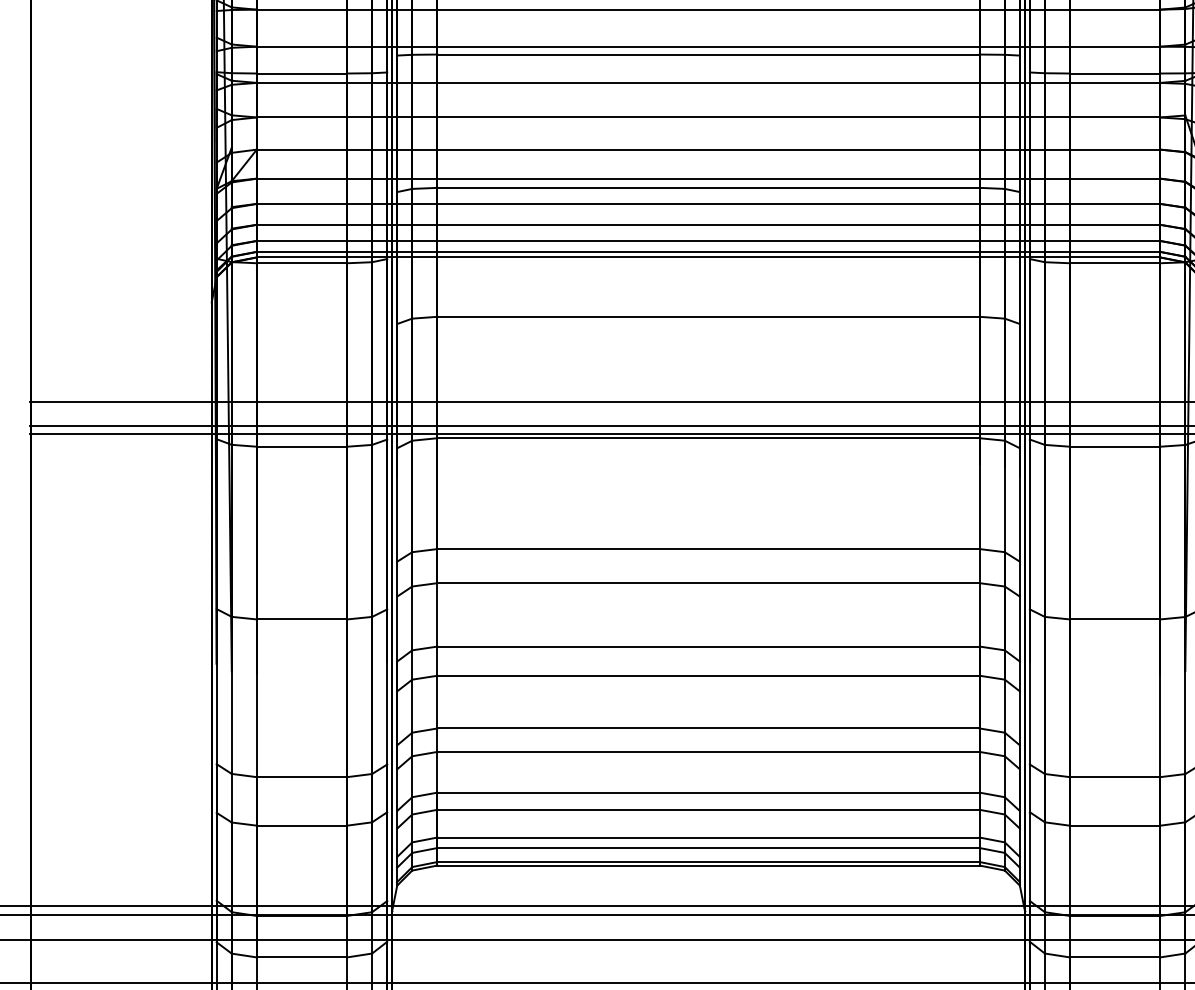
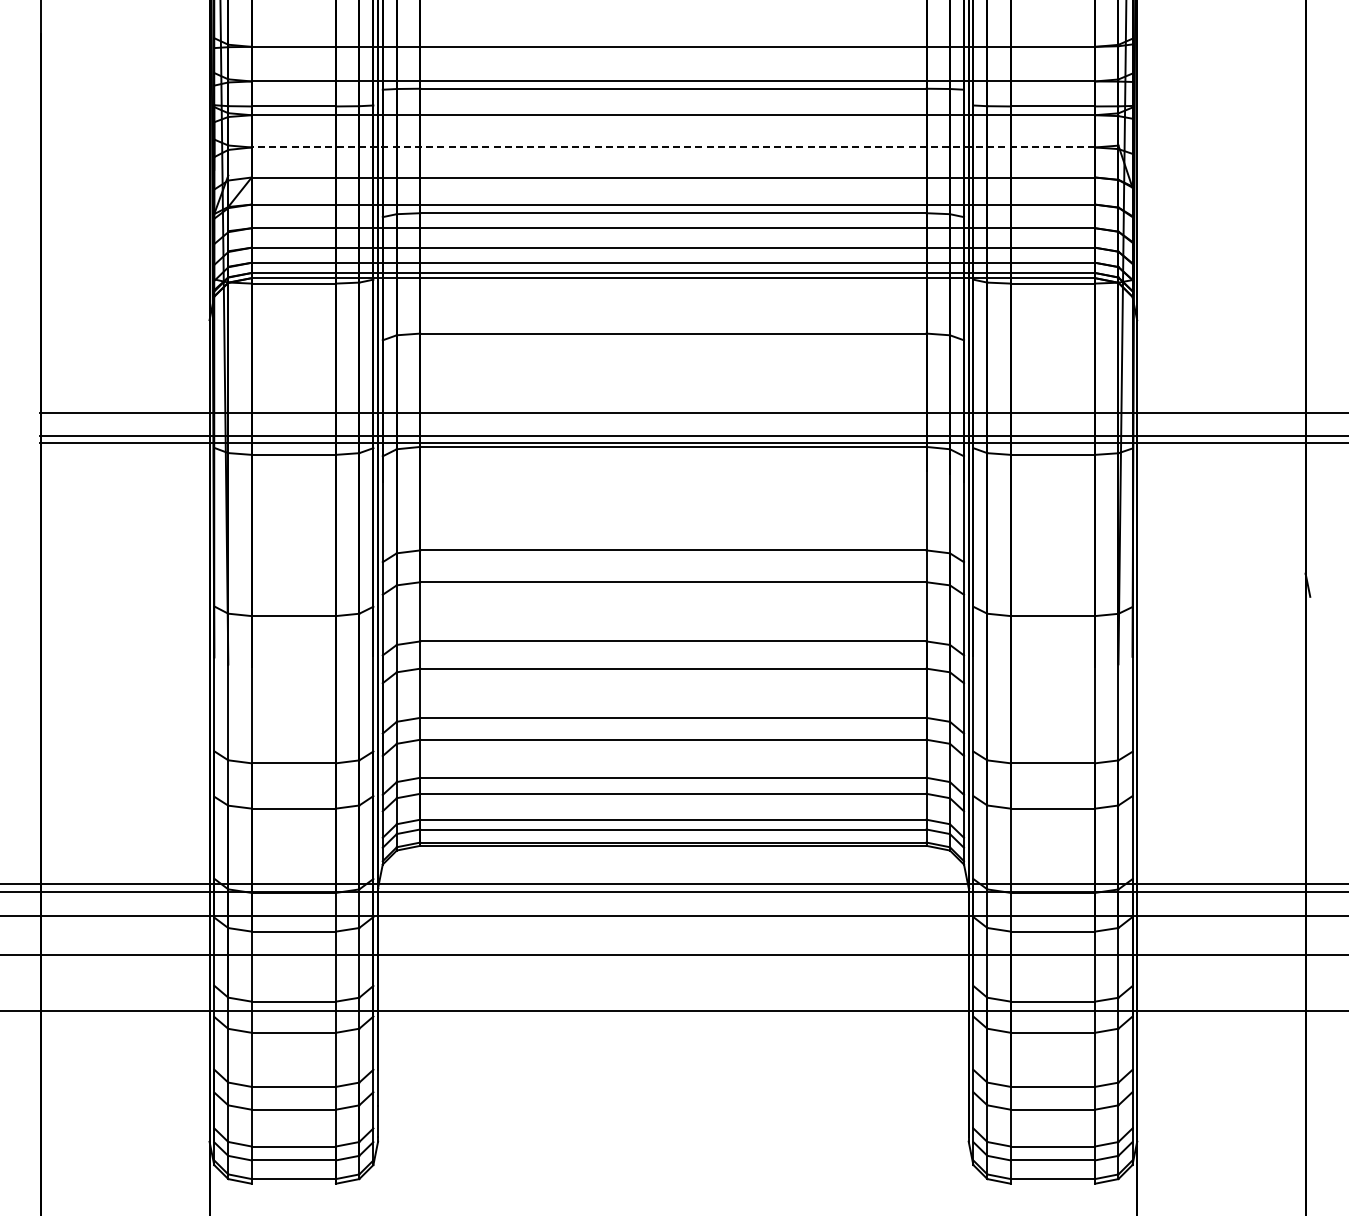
line: (708, 117) -> (673, 147), solid -> dashed

